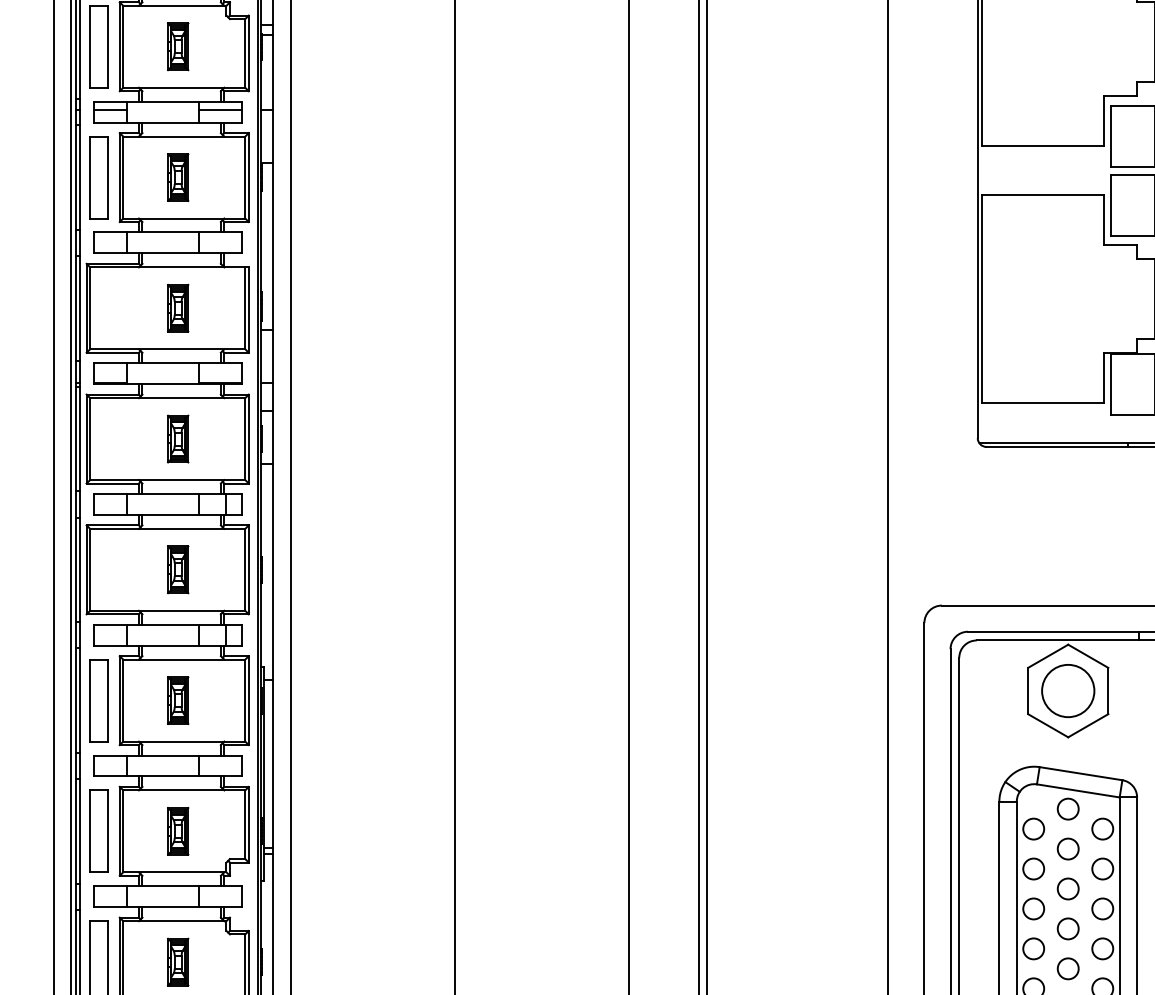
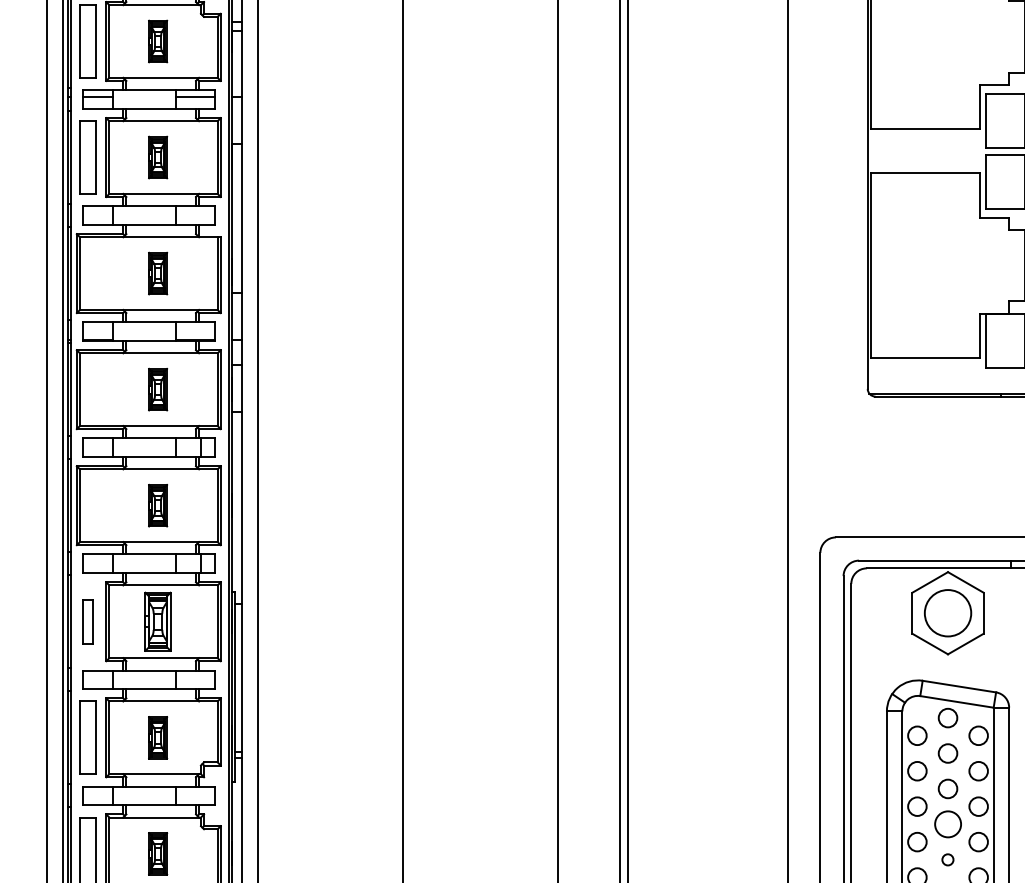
part: (98, 700) -> (87, 621), size x0.6
part: (178, 700) -> (158, 621), size x1.4
circle: (1067, 928) -> (947, 824), size x1.4
circle: (1067, 968) -> (947, 859), size x0.6

